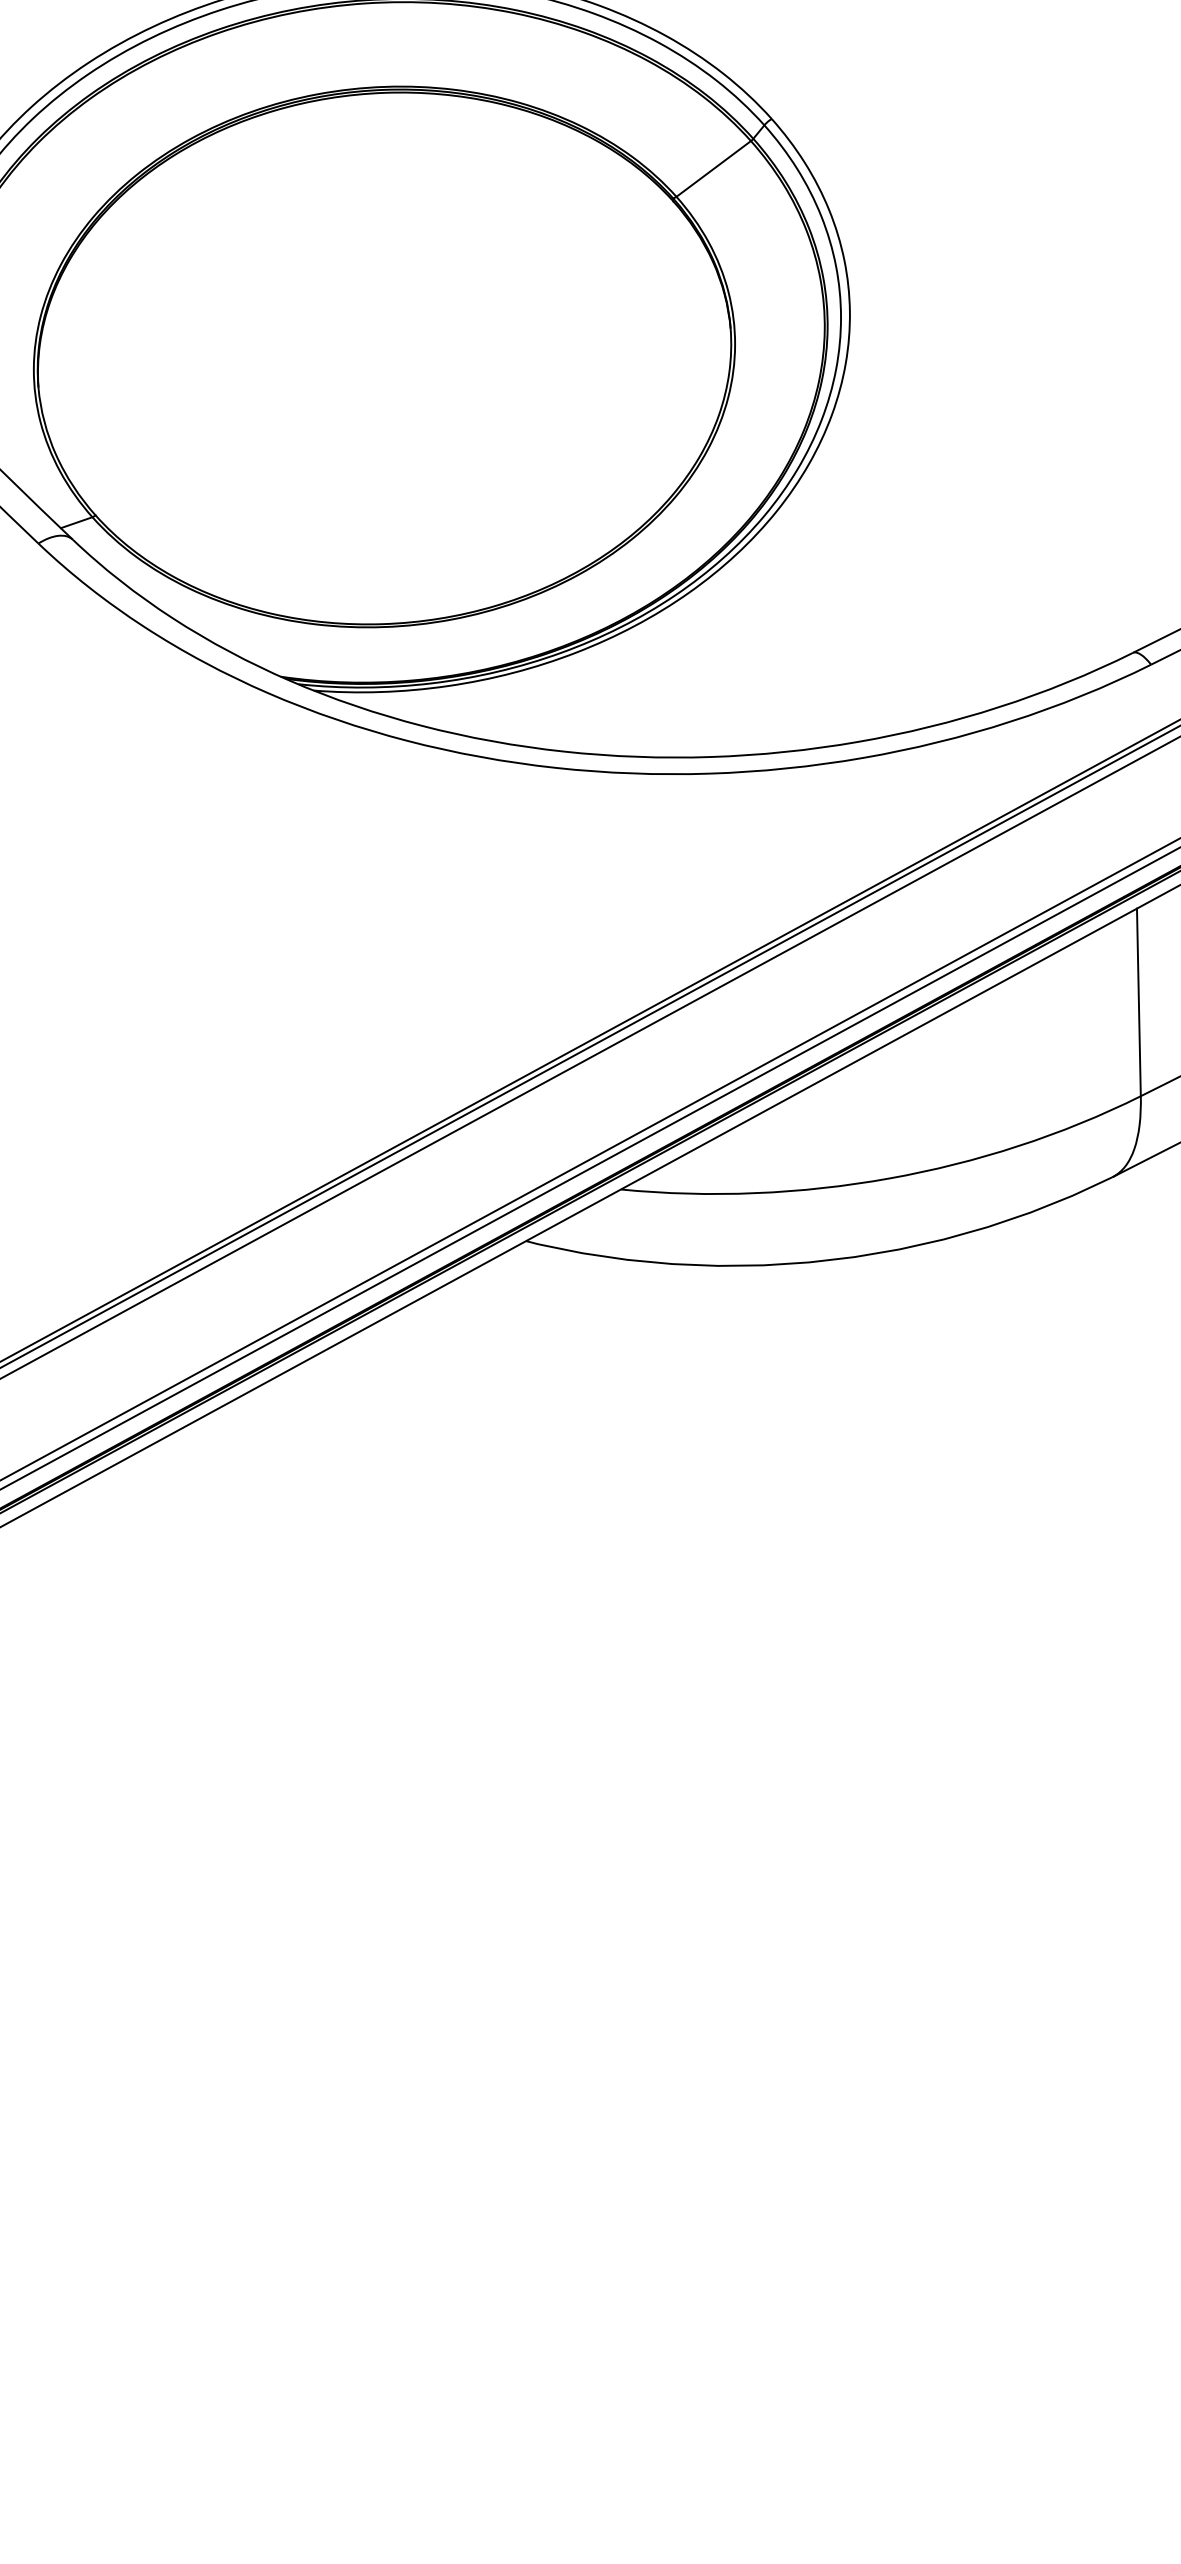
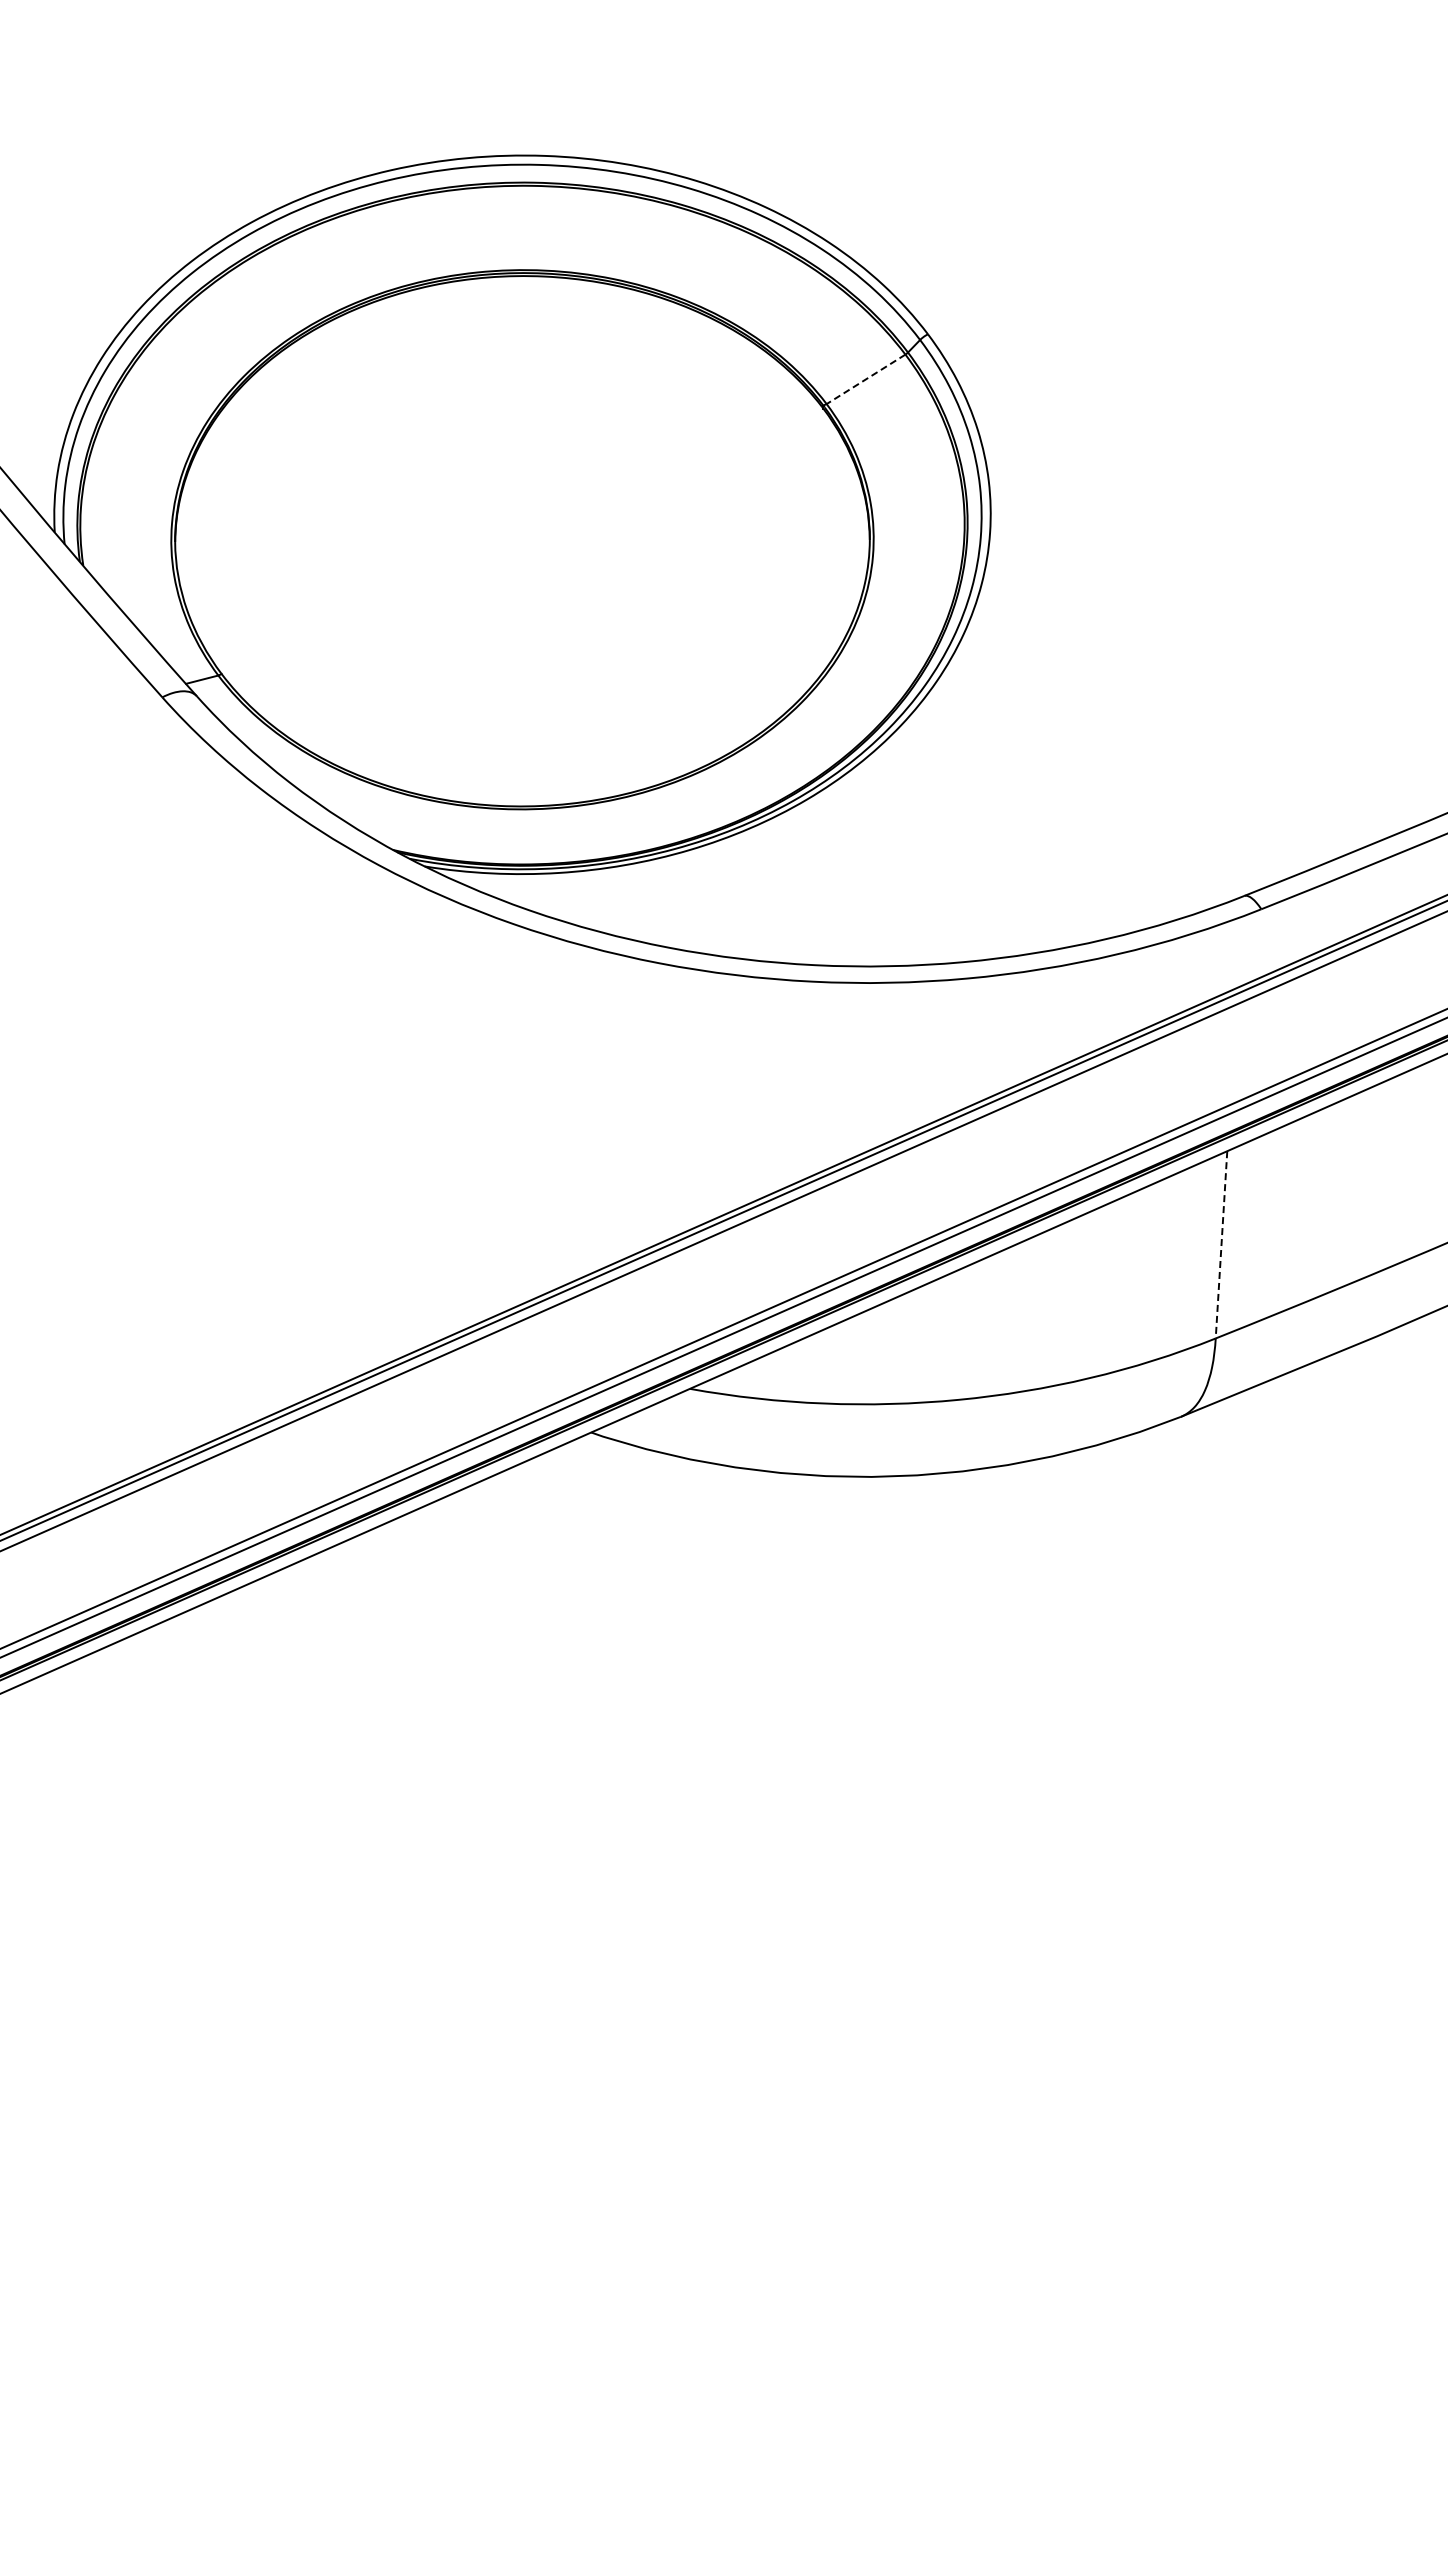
line: (714, 169) -> (866, 379), solid -> dashed
line: (1138, 1002) -> (1221, 1244), solid -> dashed

